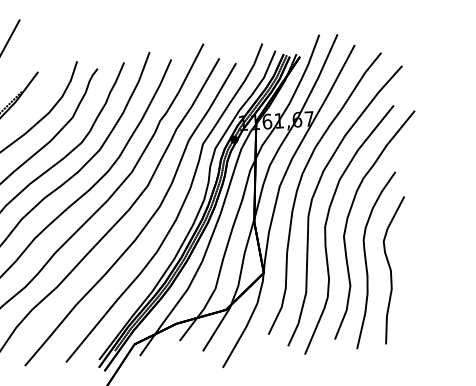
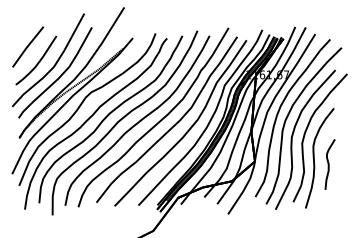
part: (393, 270) -> (329, 164), size x0.6

